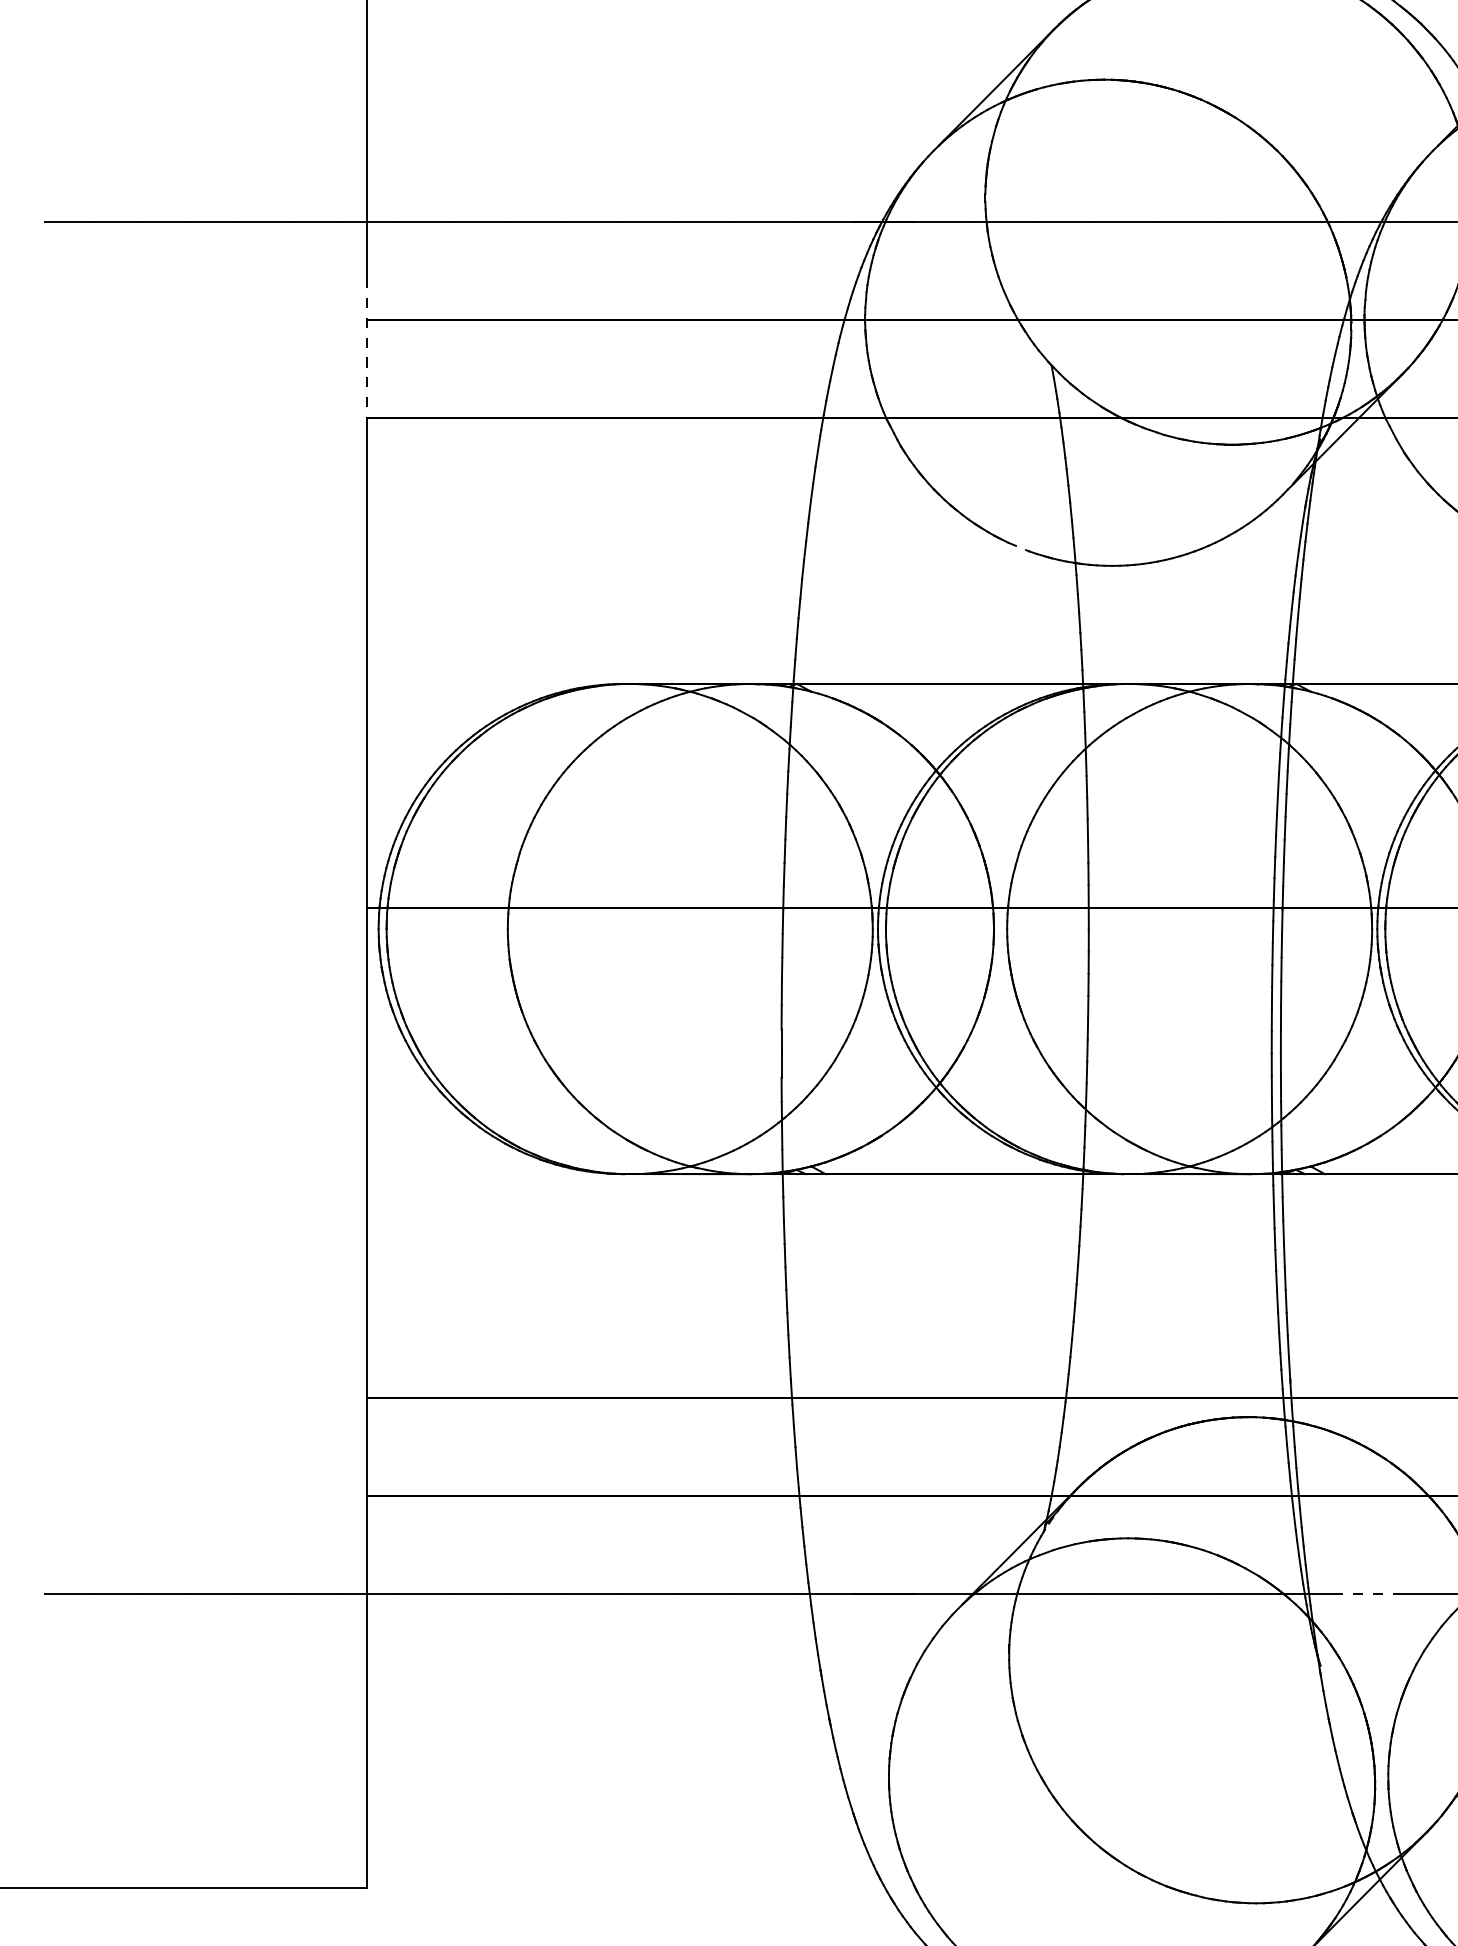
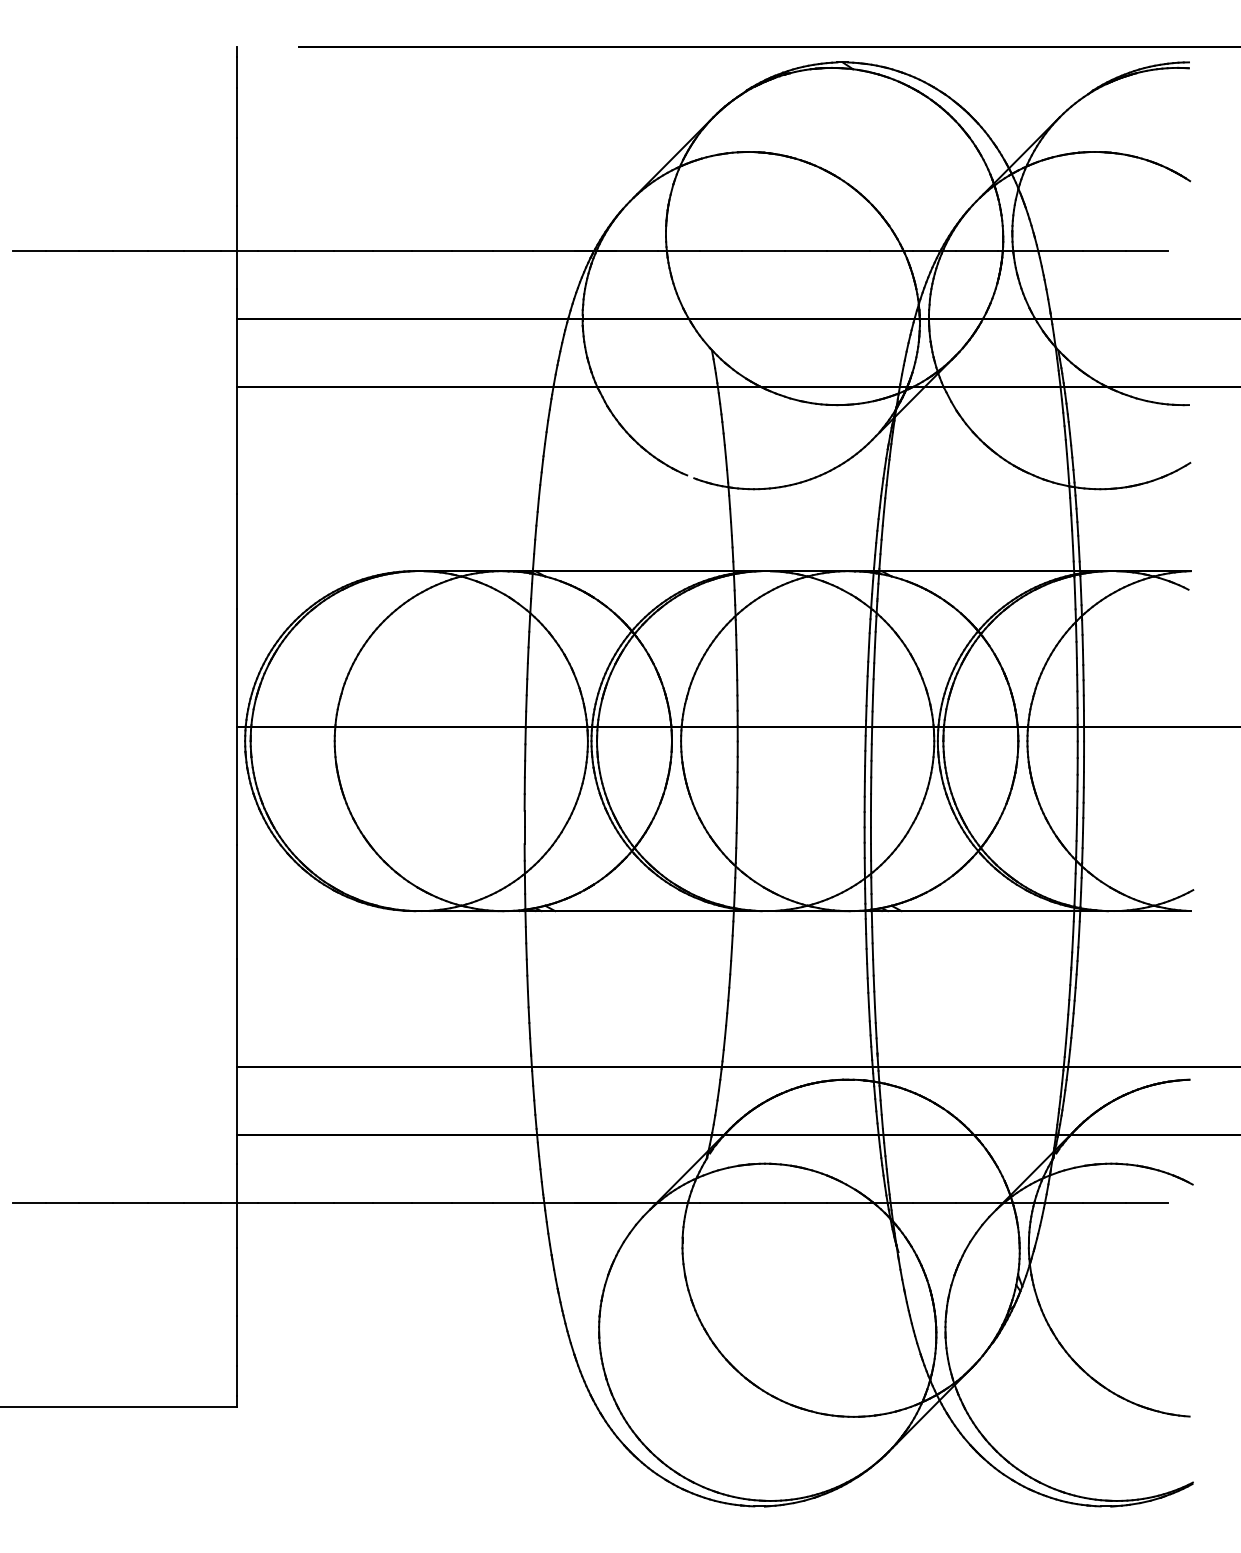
line: (367, 348) -> (237, 338), dashed -> solid
line: (1371, 1594) -> (933, 1202), dashed -> solid

